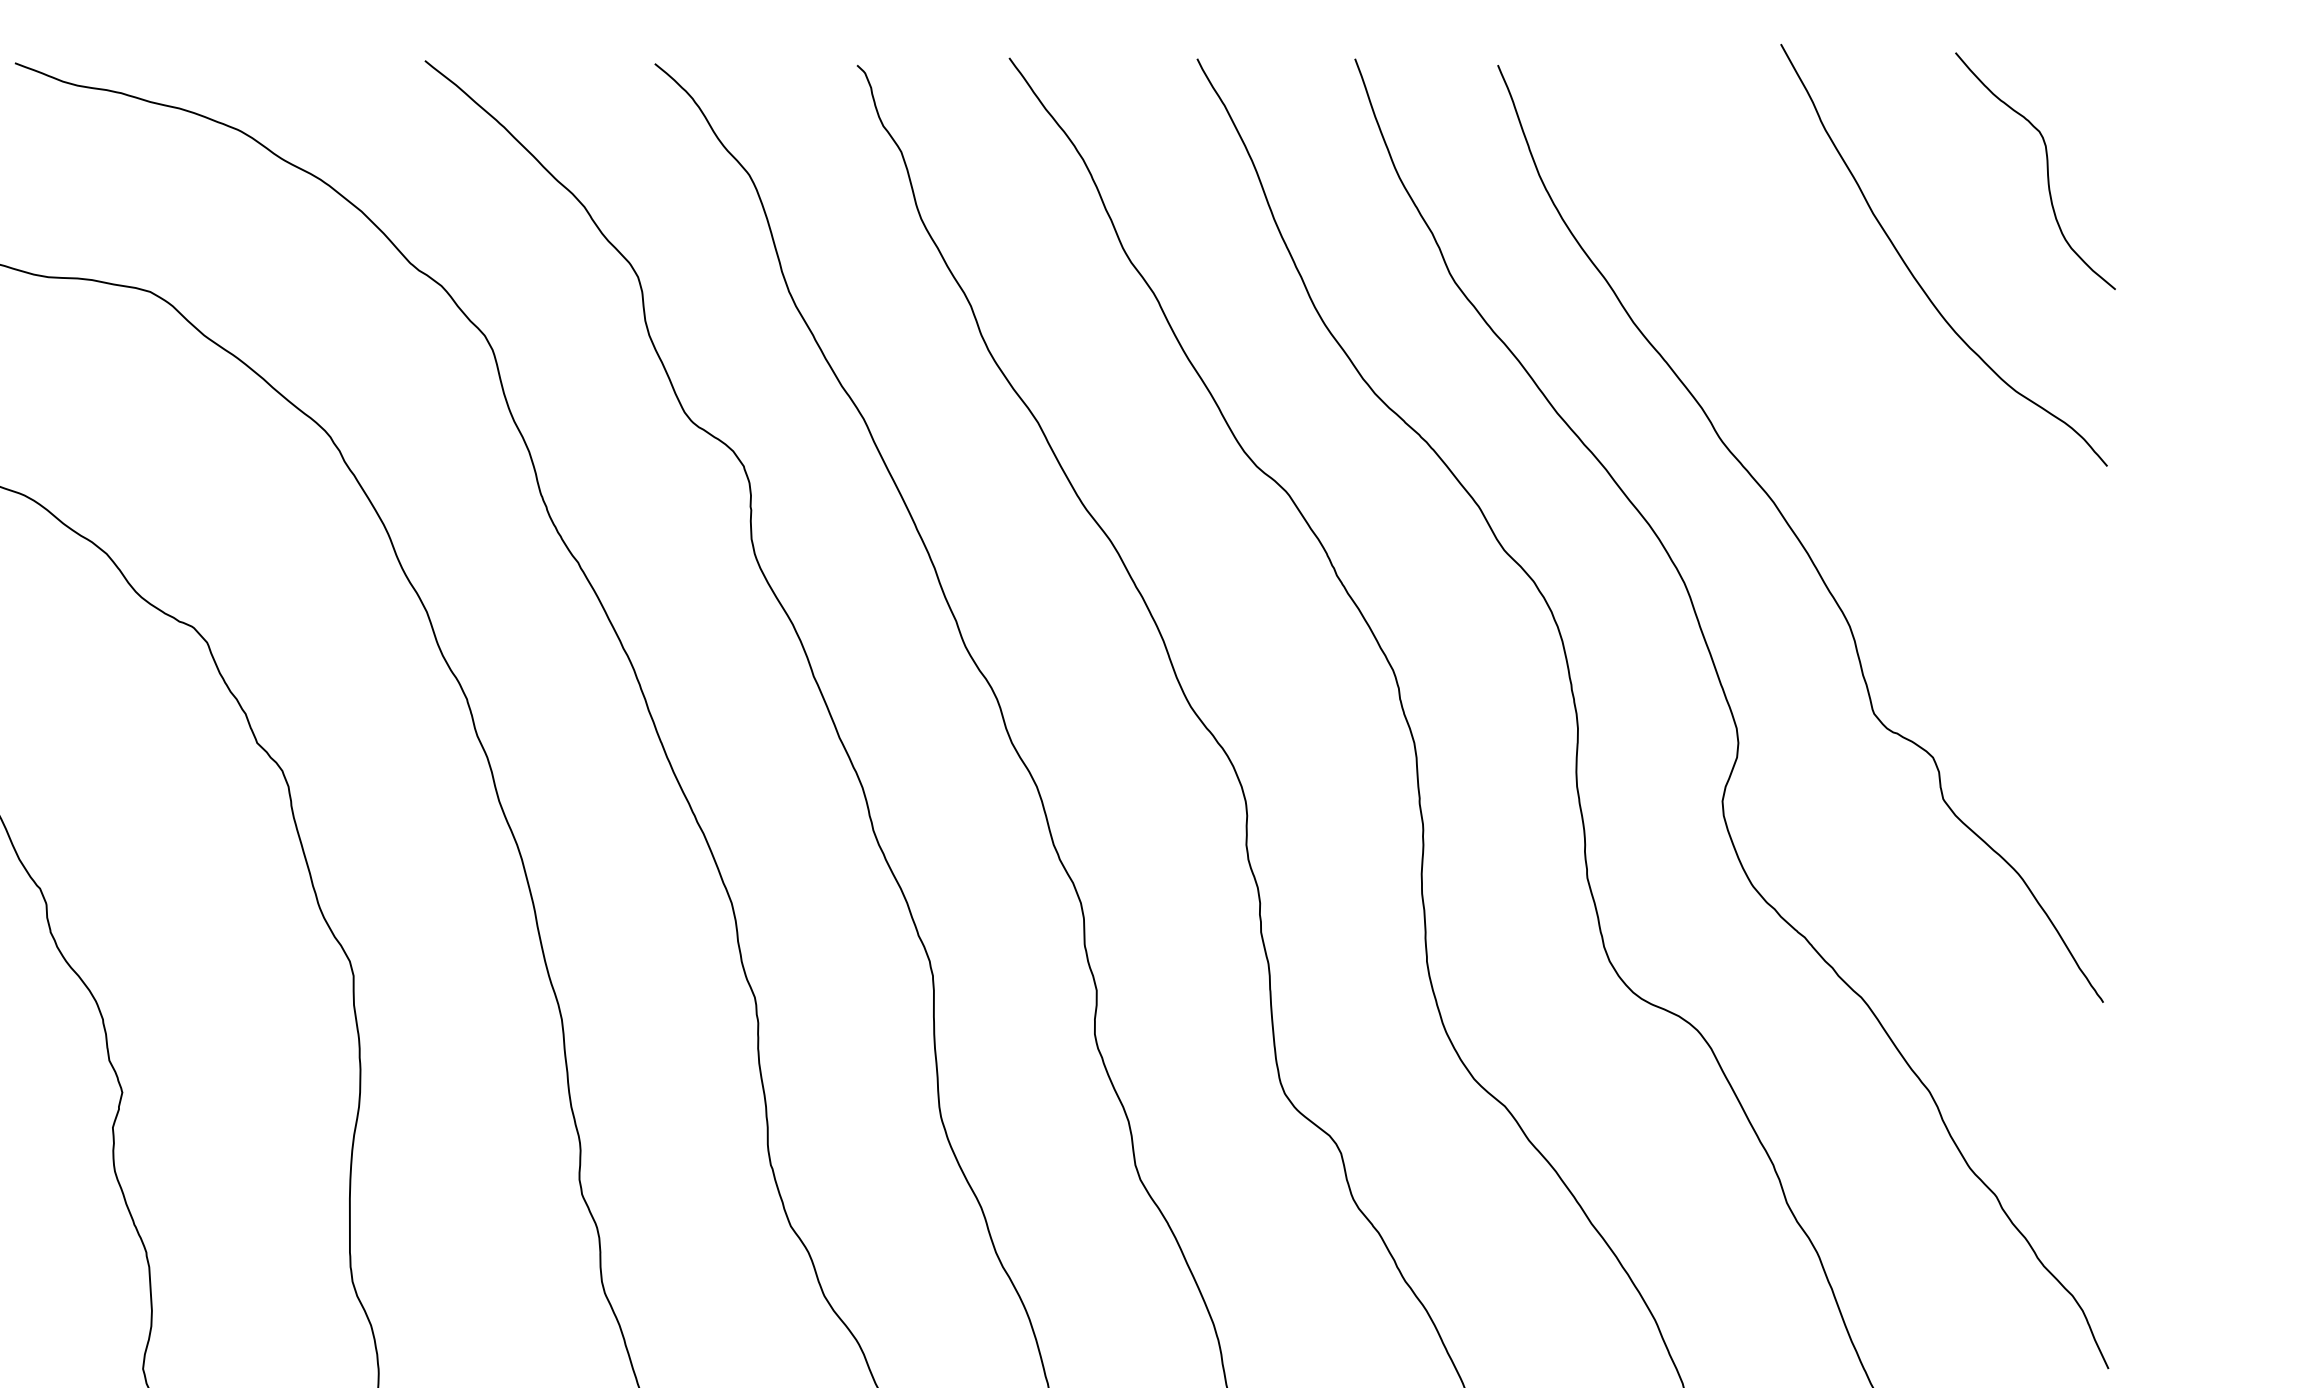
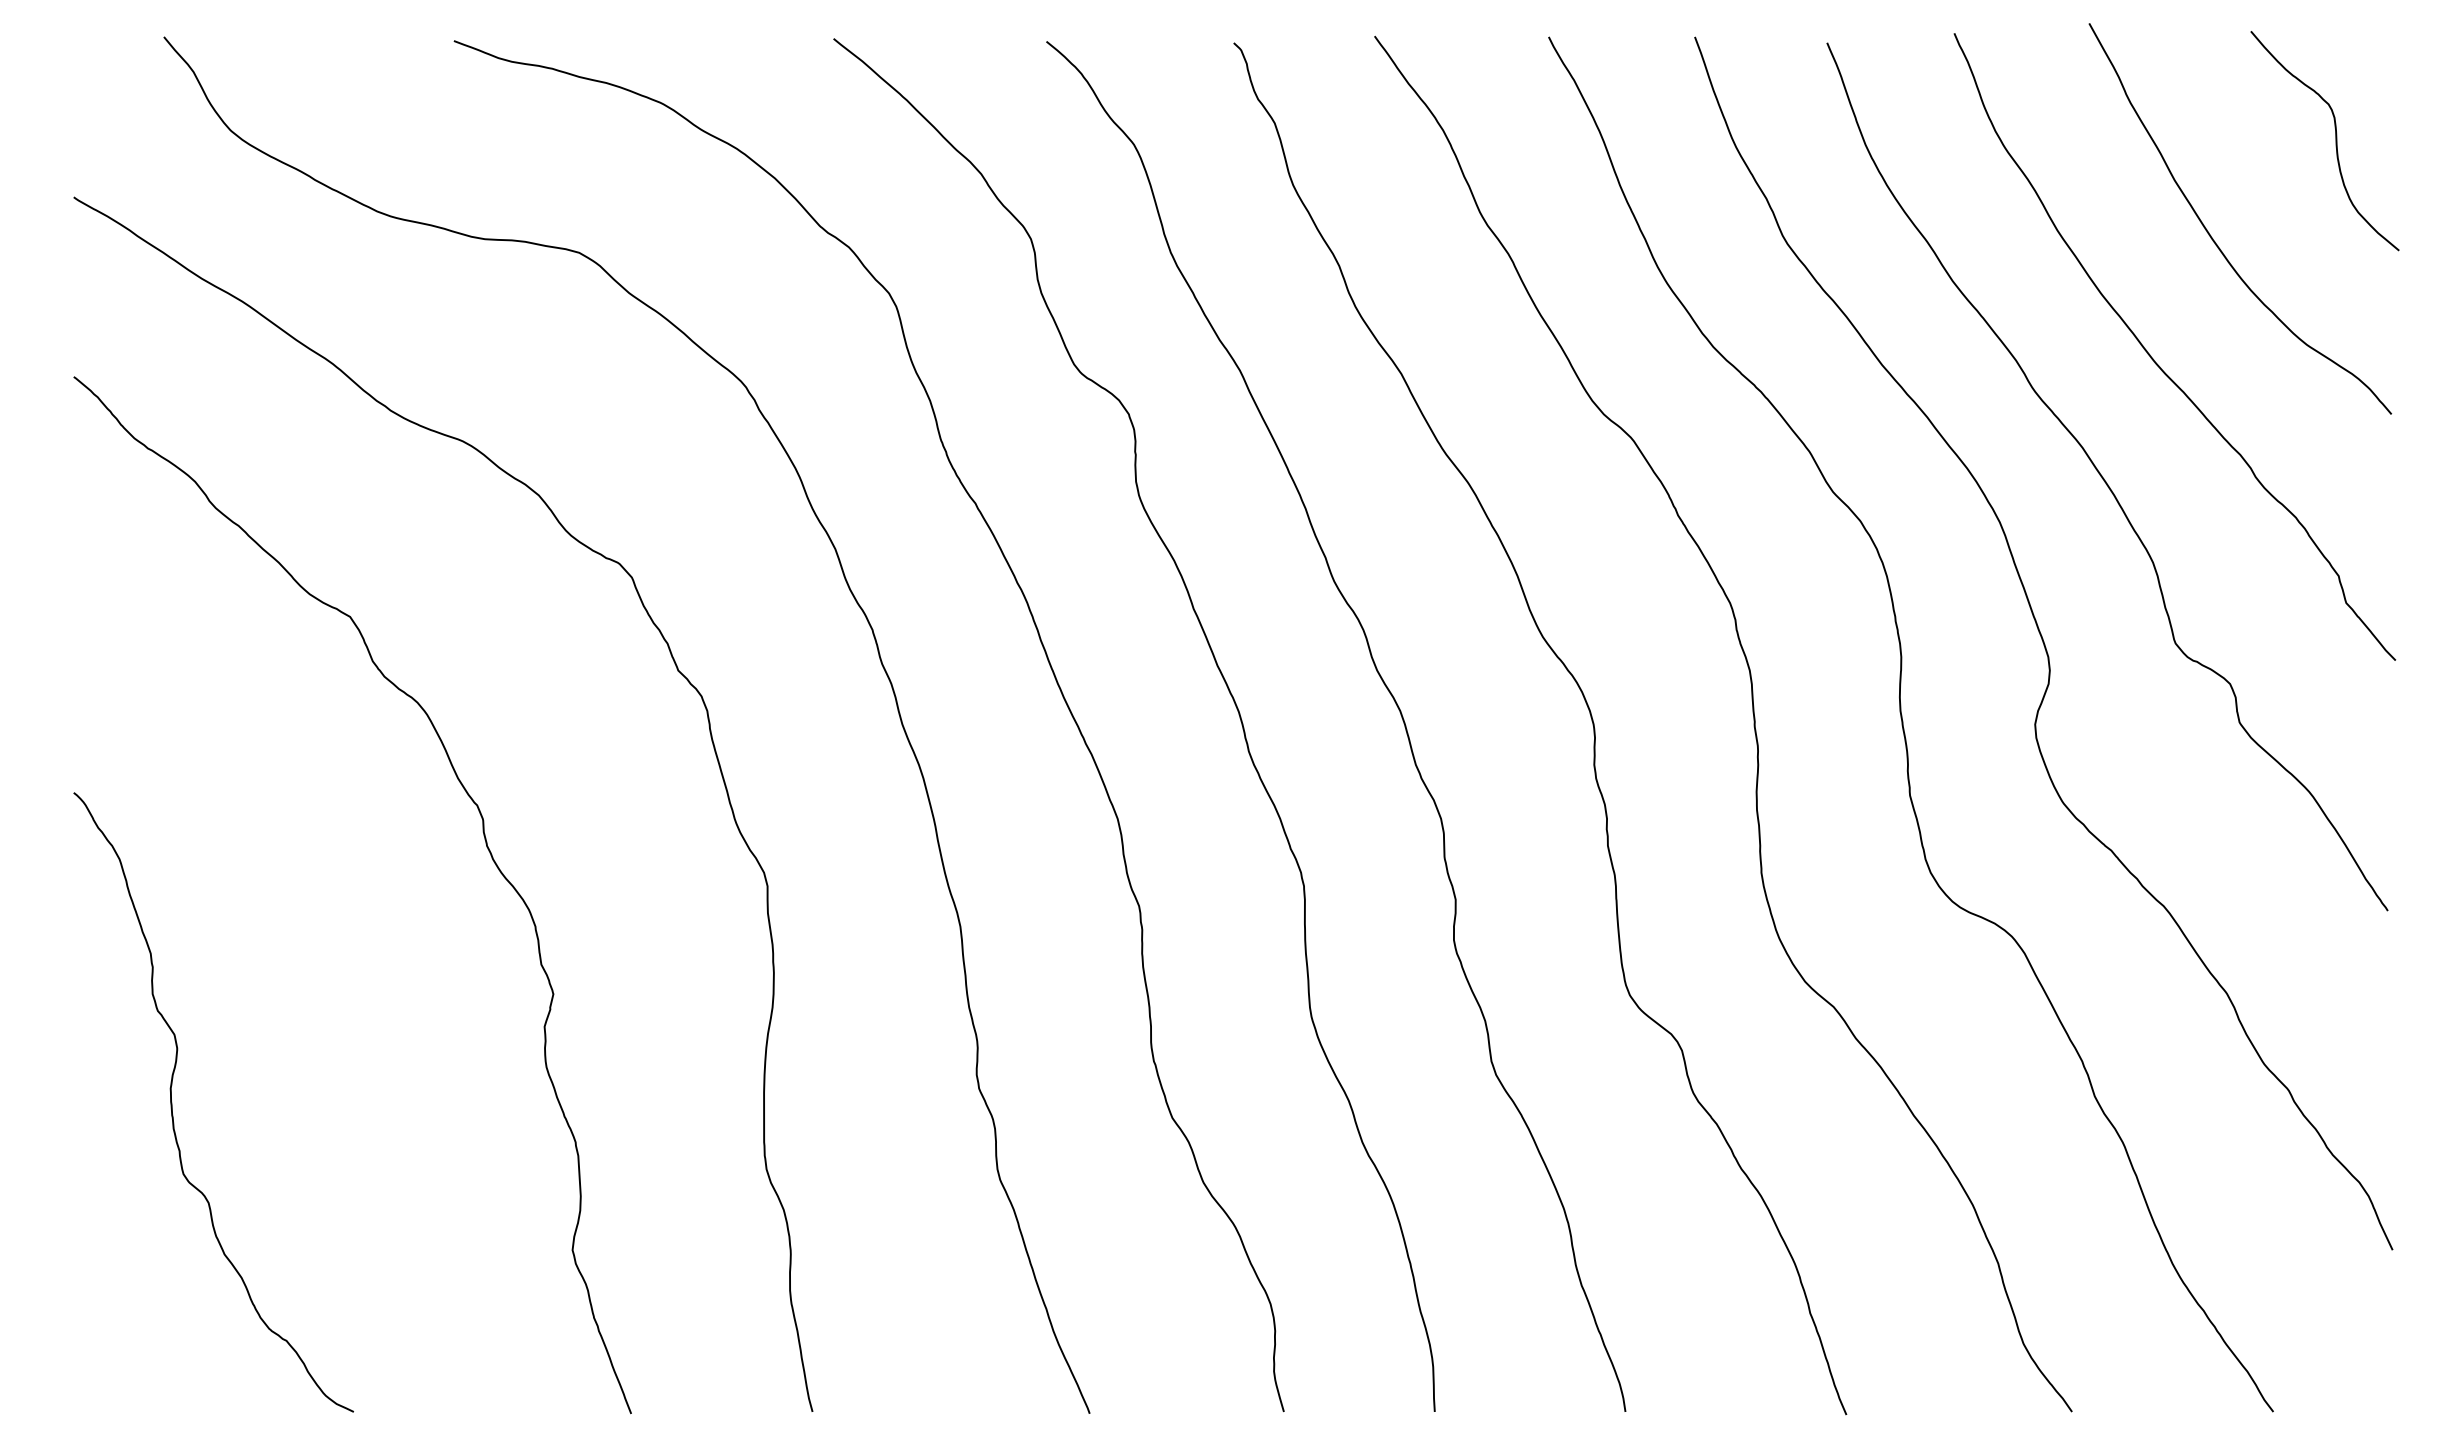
curve: (1851, 407) -> (2154, 359), added

